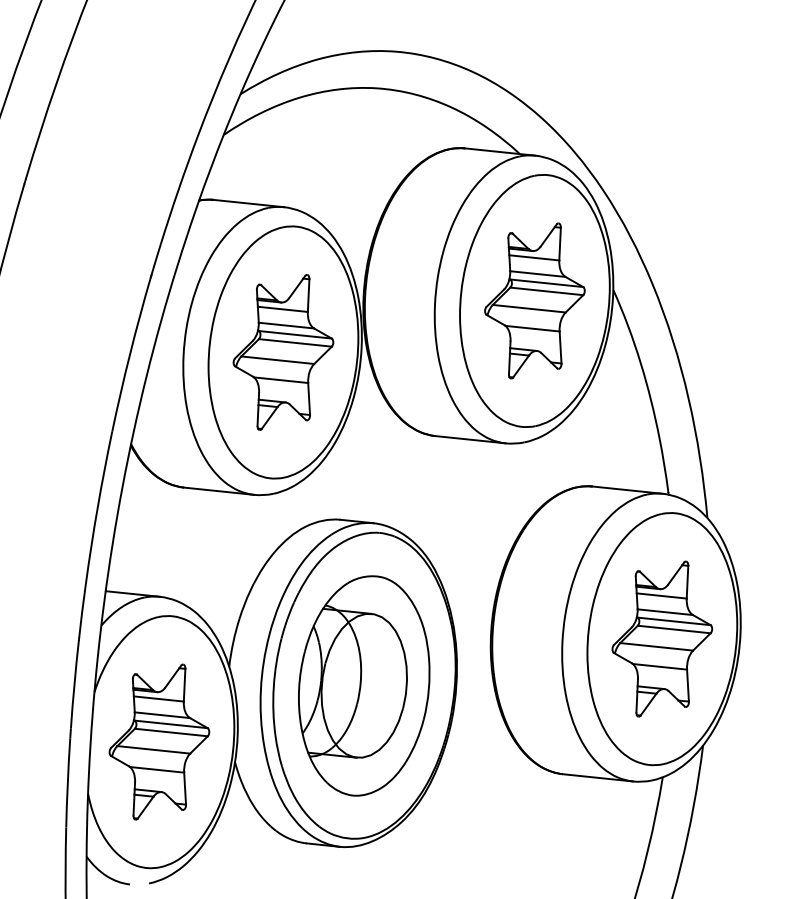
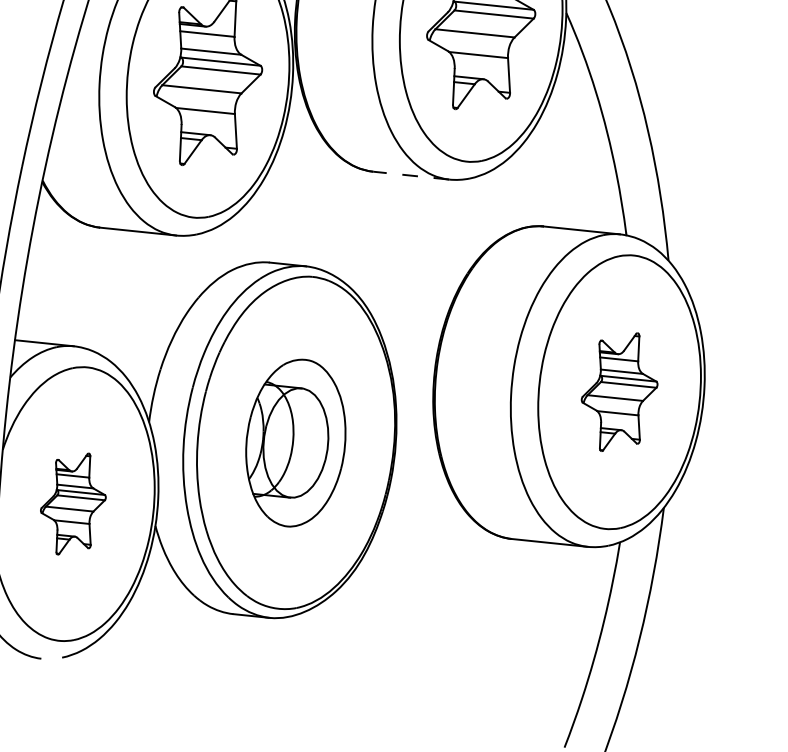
line: (470, 439) -> (411, 175), solid -> dashed
part: (662, 638) -> (619, 391), size x0.7
part: (364, 685) -> (296, 442), size x0.7
part: (159, 741) -> (73, 503), size x0.6

